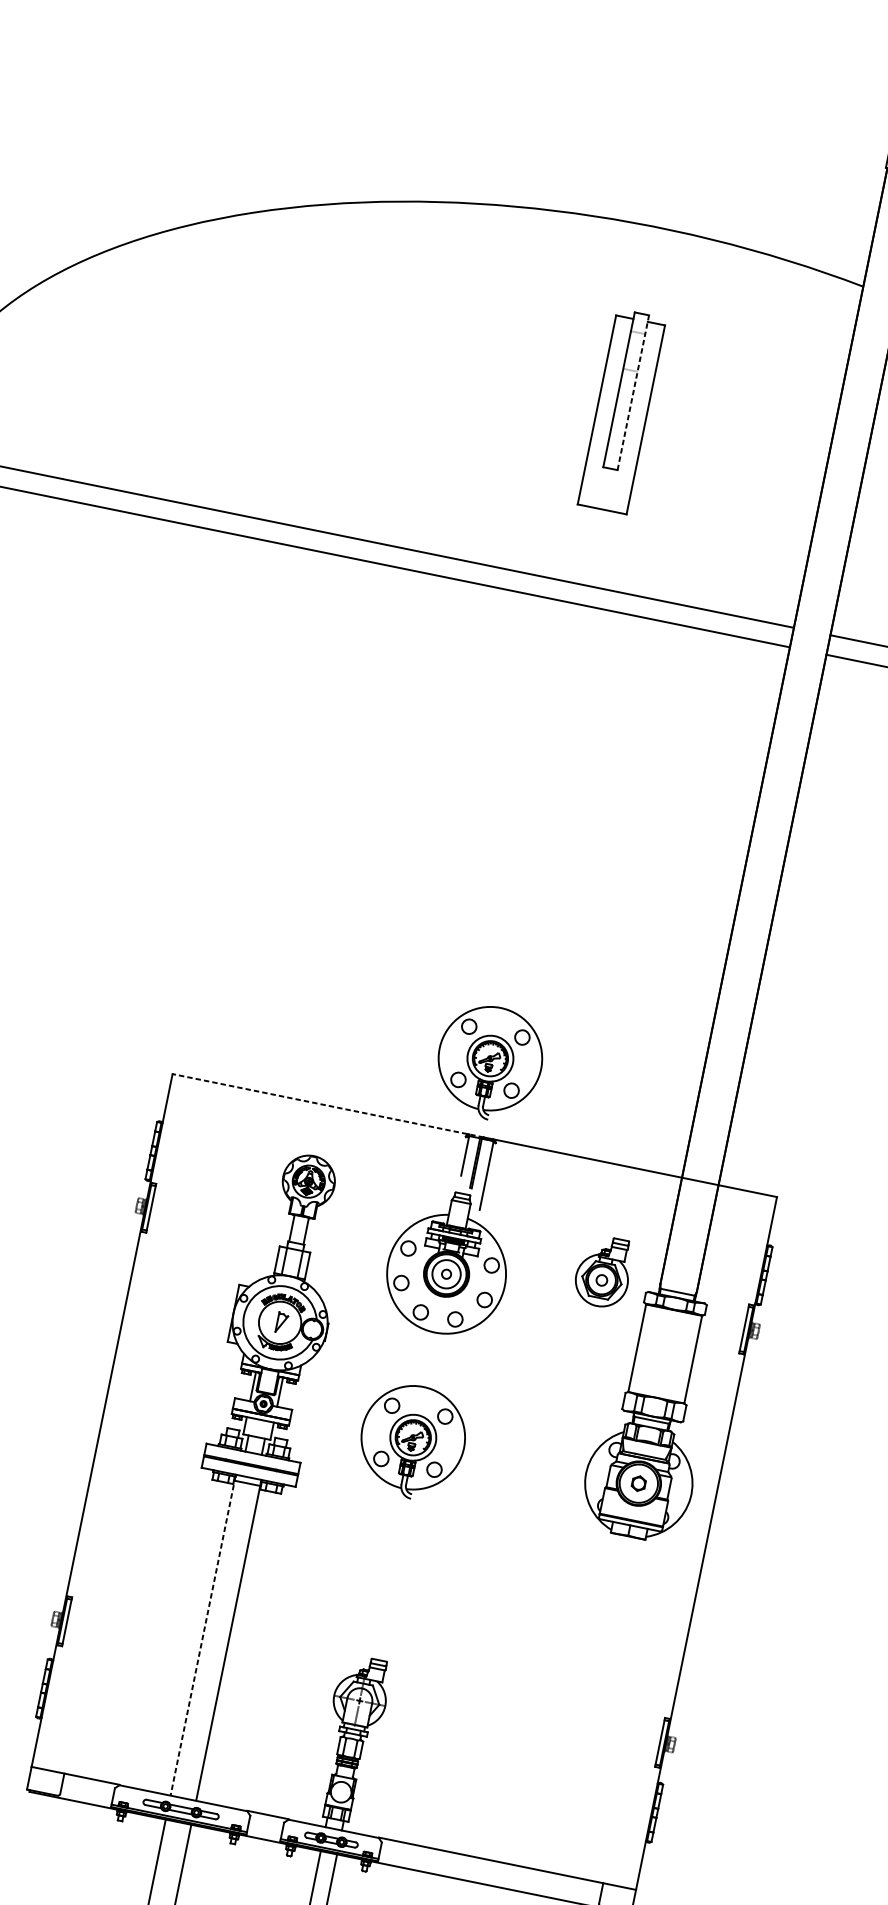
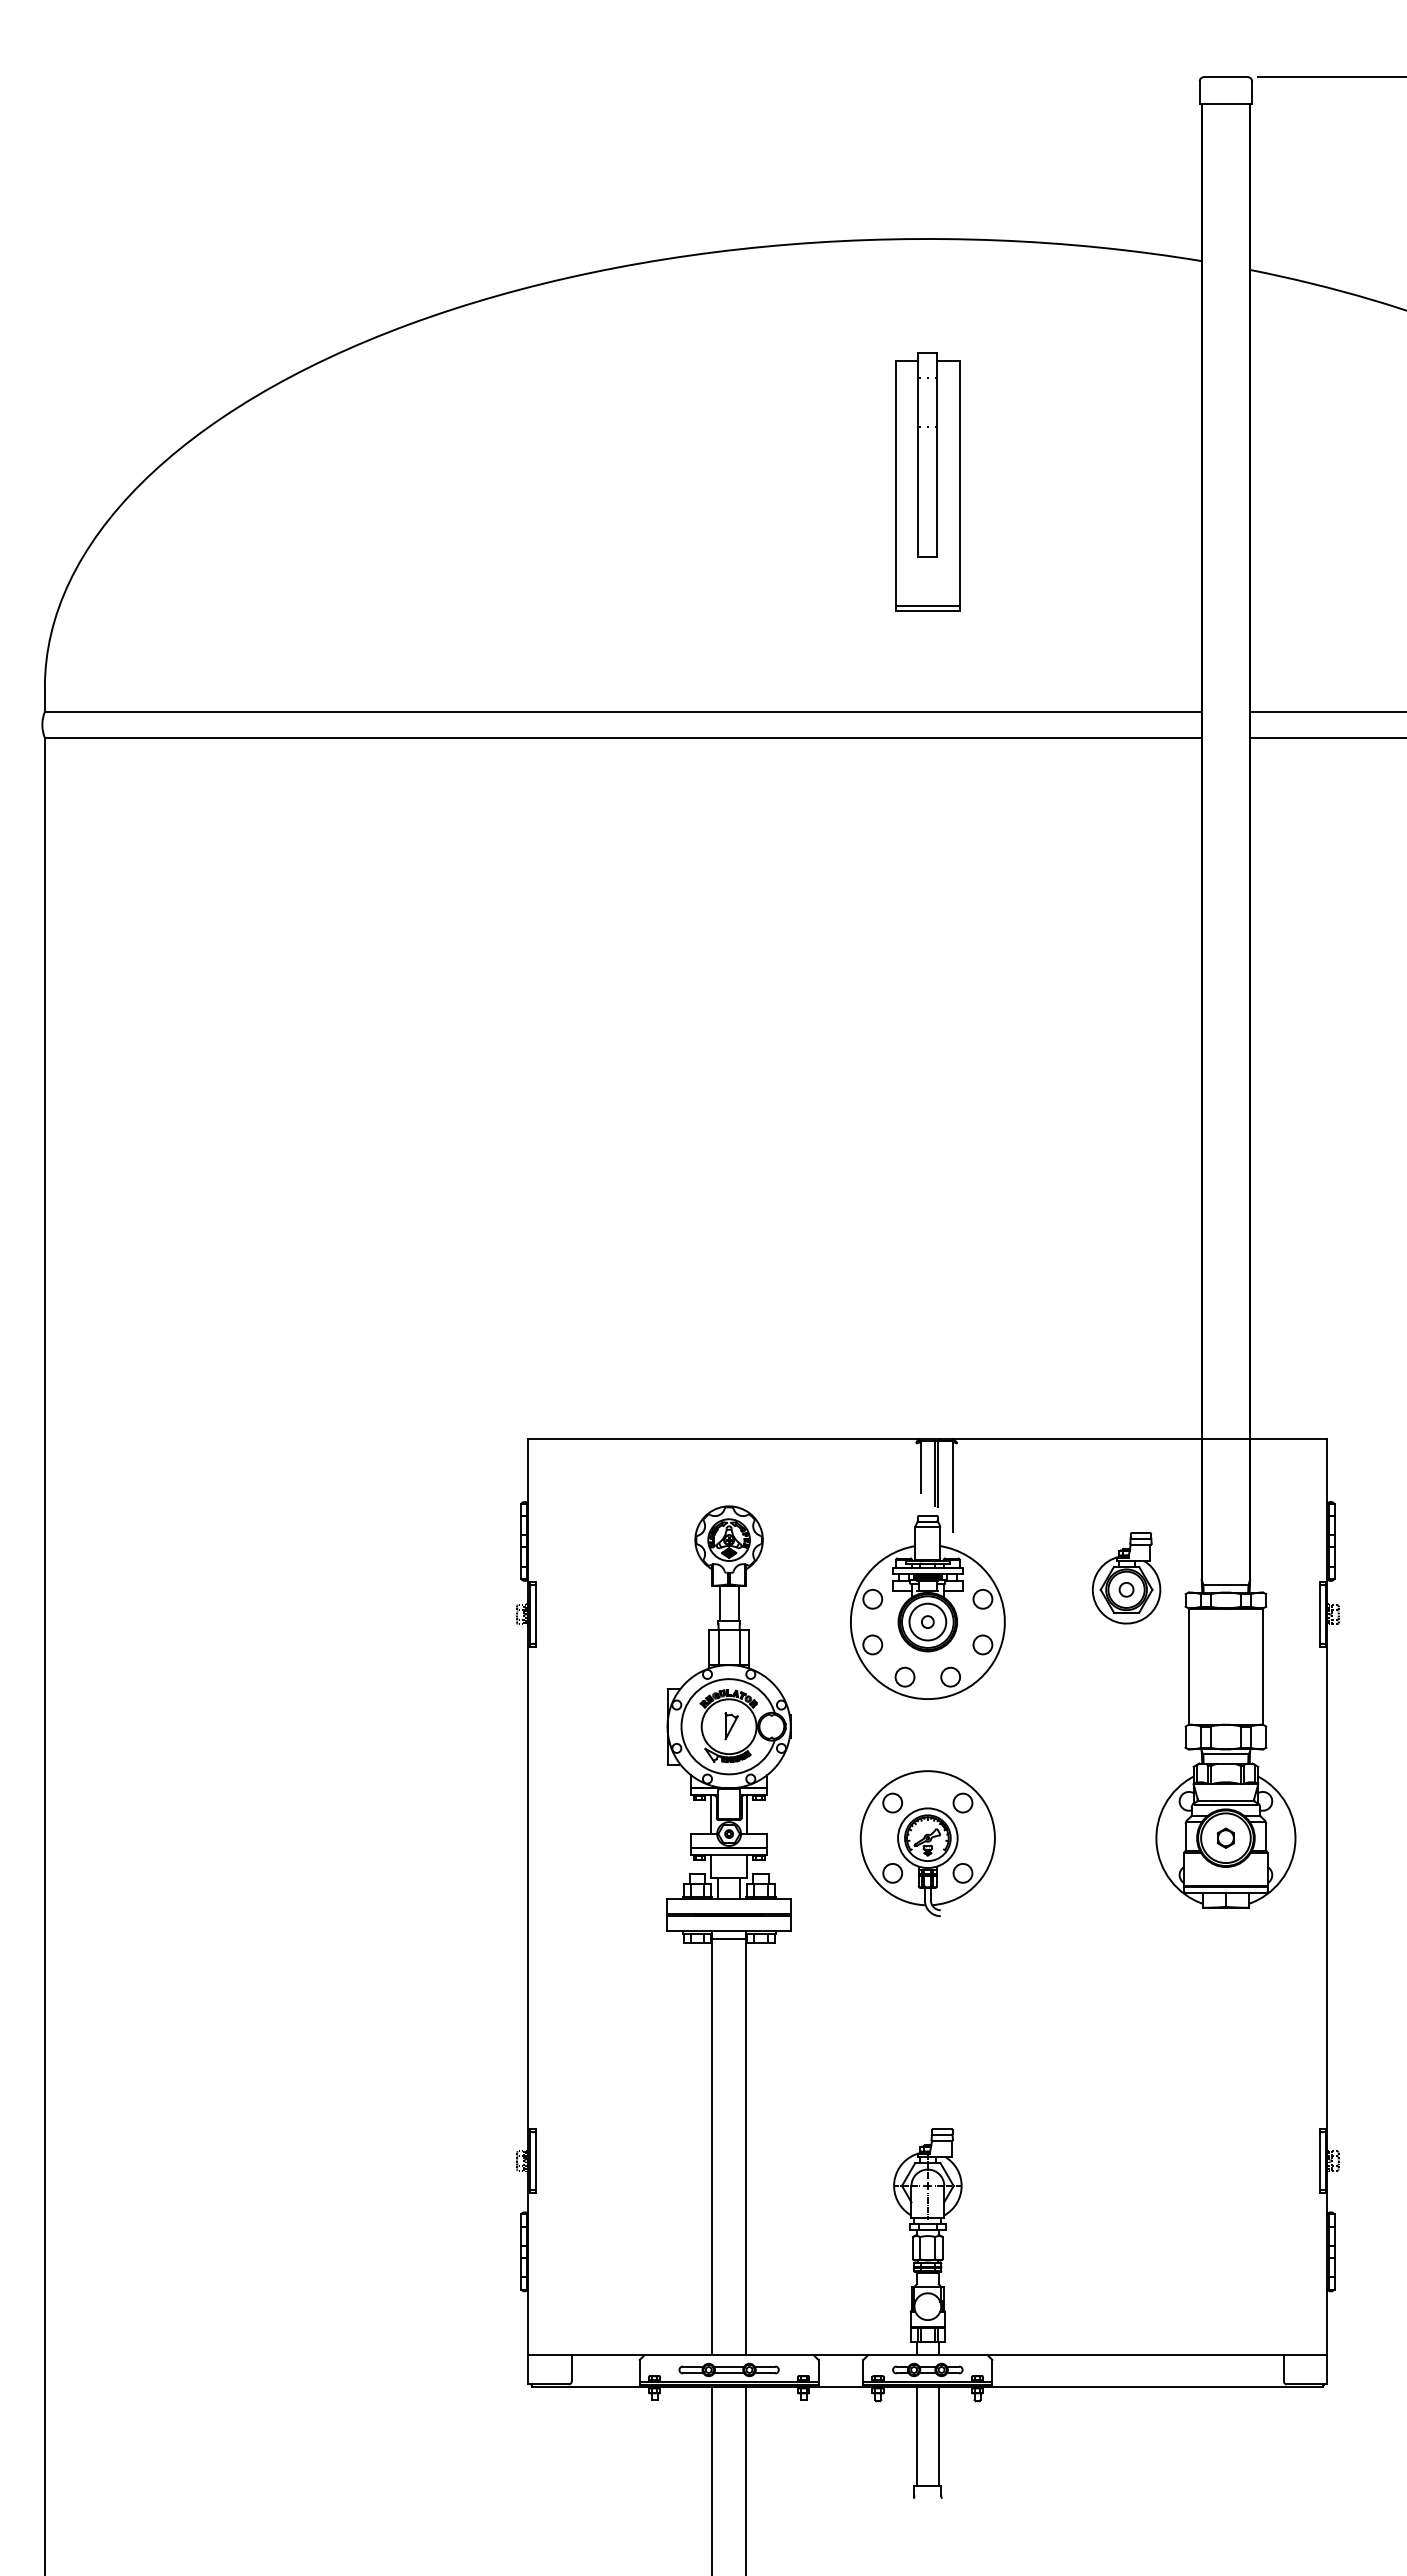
line: (633, 392) -> (937, 454), dashed -> solid
line: (602, 505) -> (927, 605), added
part: (489, 1062) -> (927, 1342), removed
line: (328, 1105) -> (734, 1438), dashed -> solid
line: (203, 1636) -> (712, 2144), dashed -> solid

